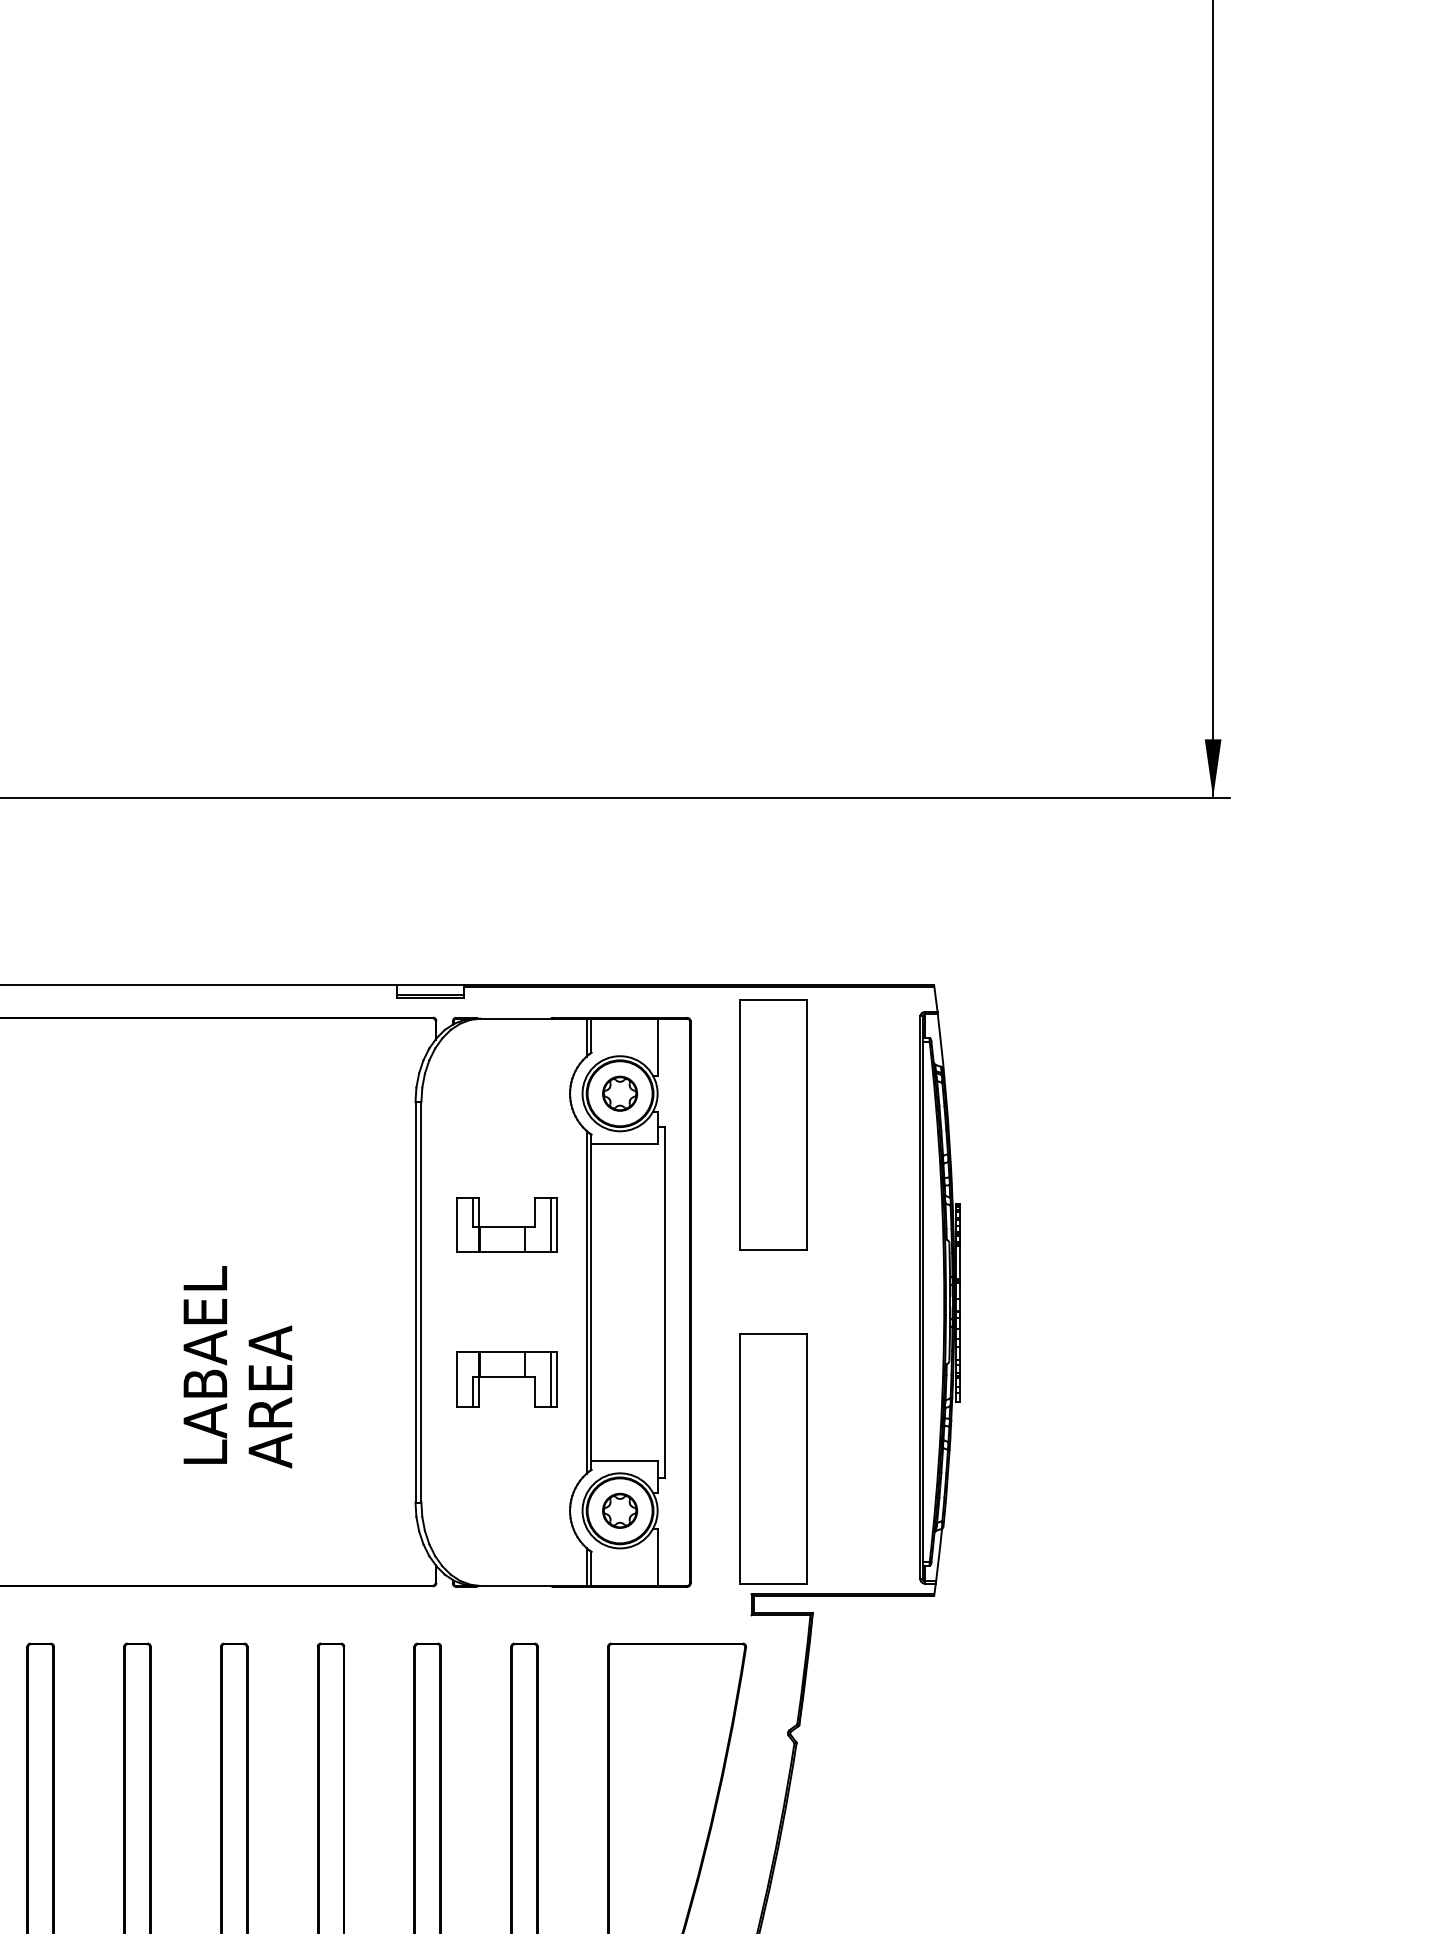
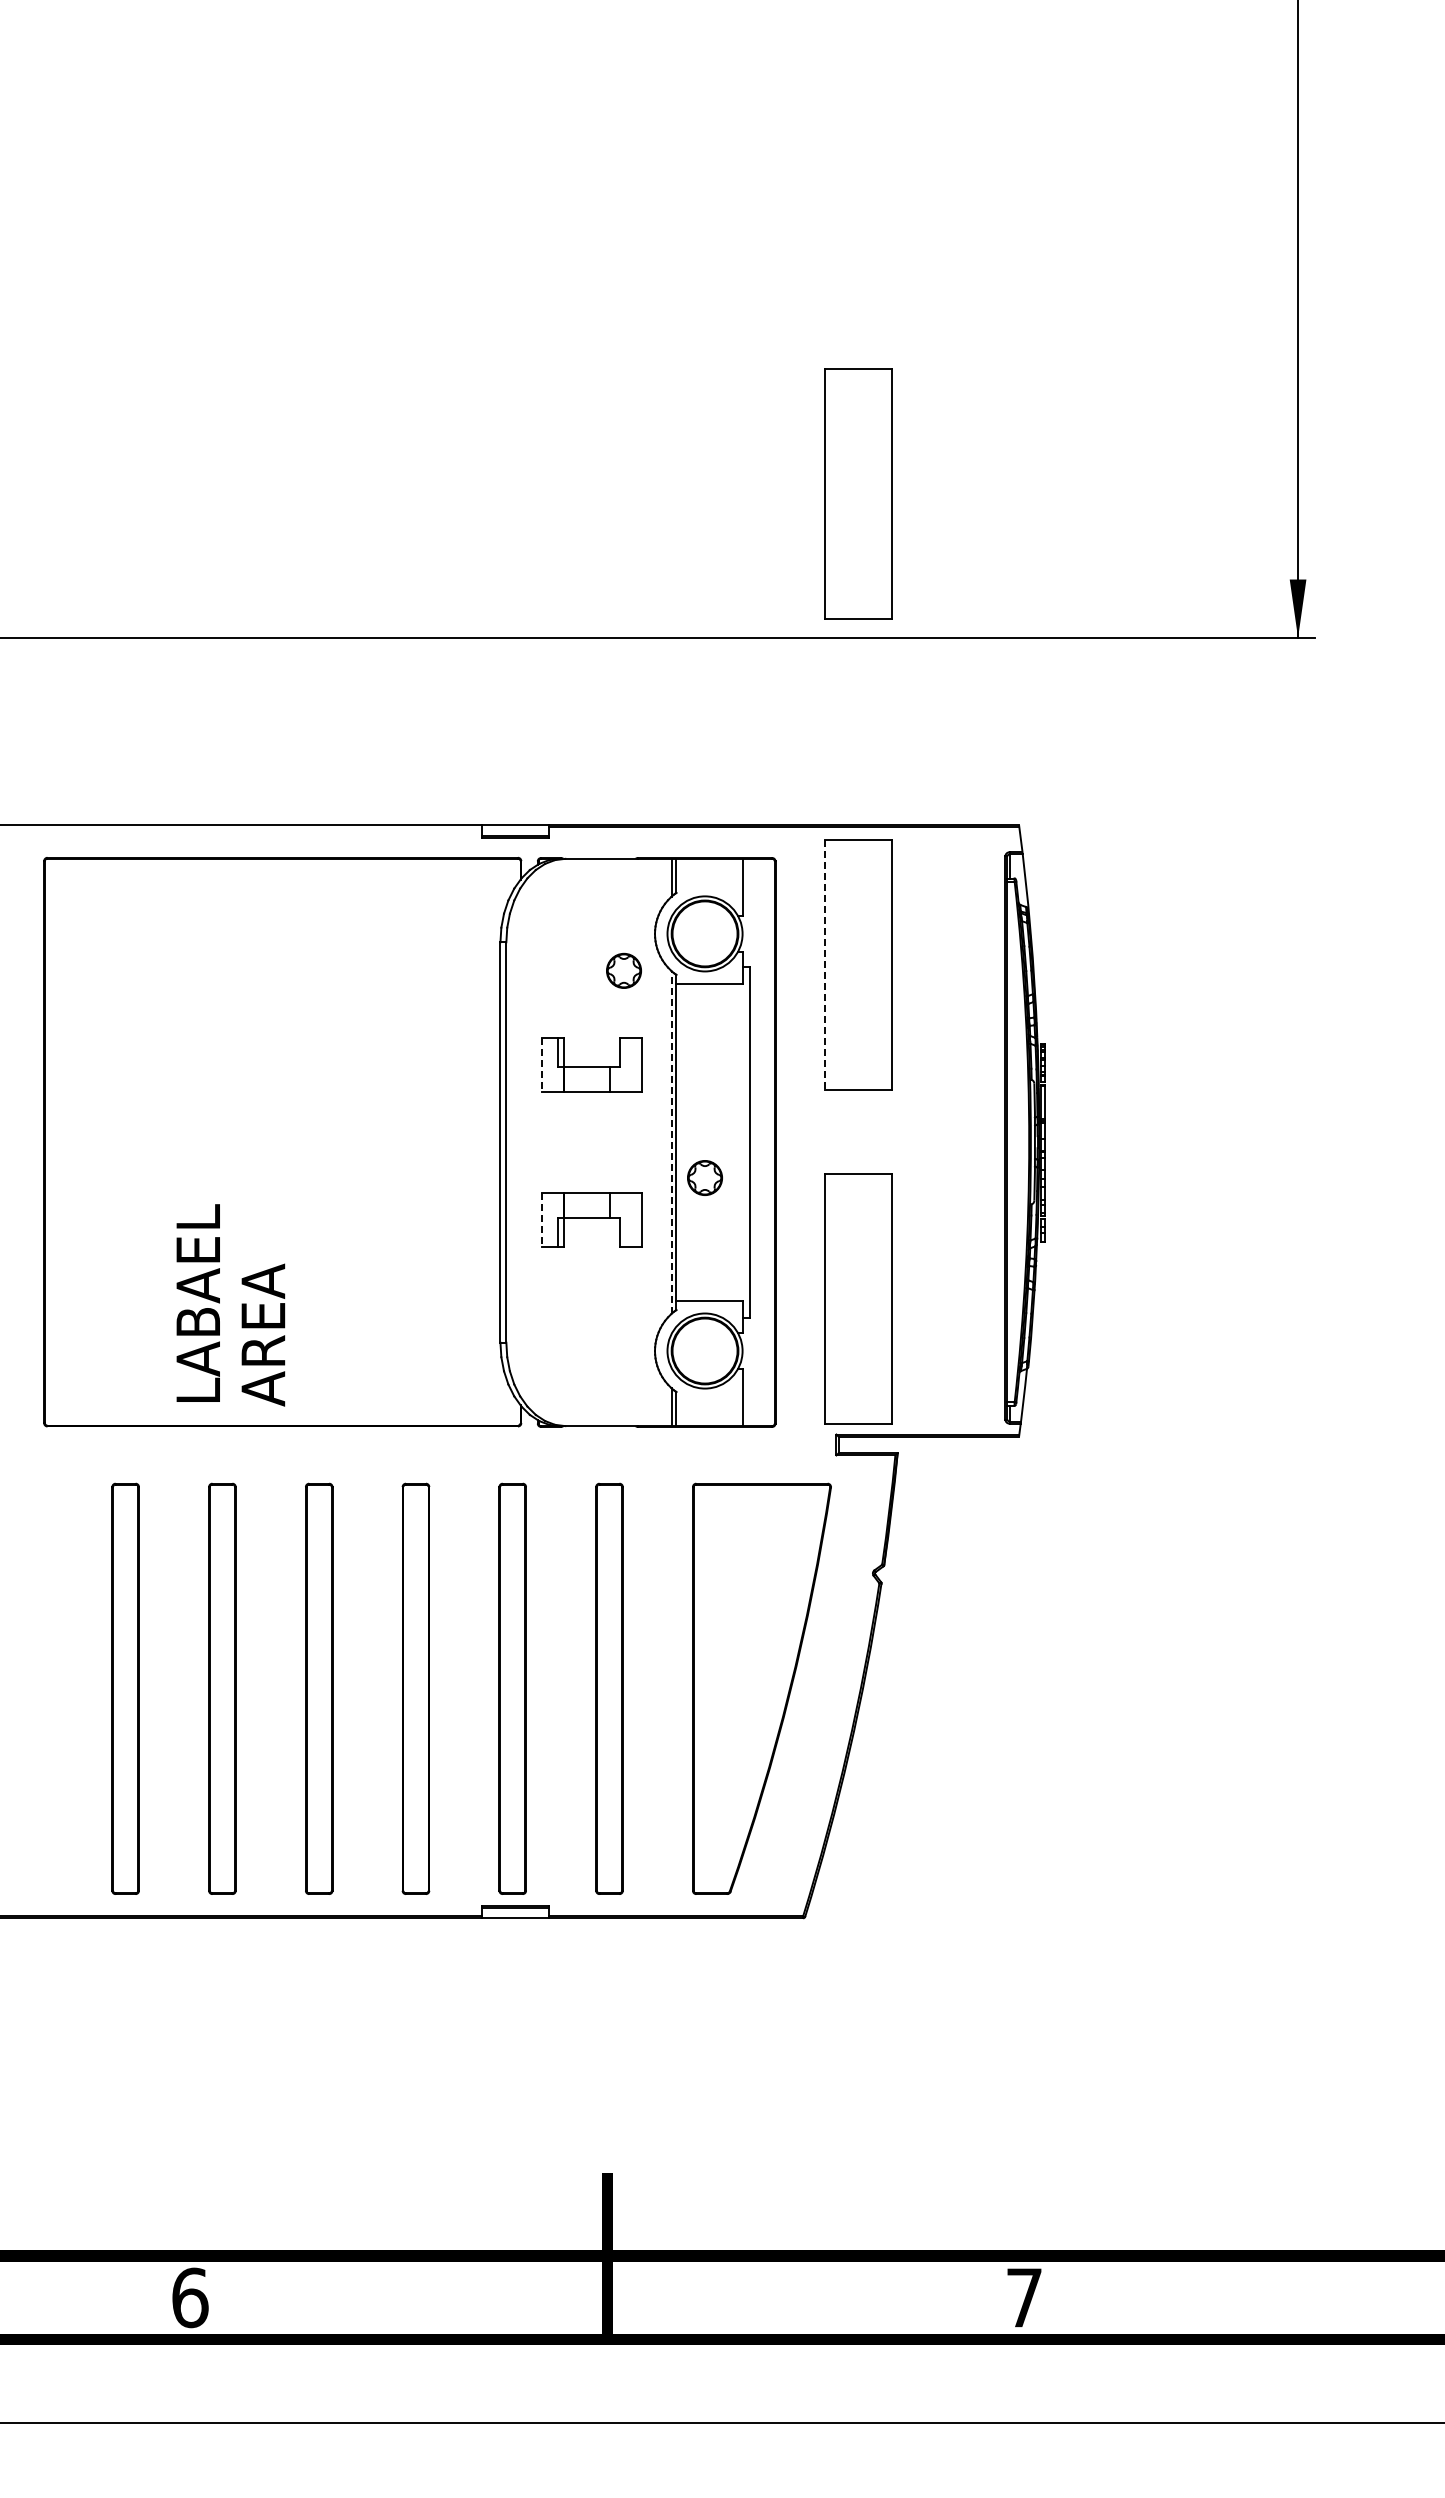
part: (773, 653) -> (858, 493), added
part: (619, 1093) -> (623, 970), moved
line: (739, 1125) -> (824, 965), solid -> dashed
line: (456, 1225) -> (541, 1065), solid -> dashed
line: (551, 1225) -> (636, 1065), removed
line: (586, 1301) -> (671, 1141), solid -> dashed
text: (237, 1367) -> (230, 1305), moved
line: (551, 1379) -> (636, 1219), removed
line: (456, 1380) -> (541, 1220), solid -> dashed
part: (619, 1510) -> (704, 1177), moved

